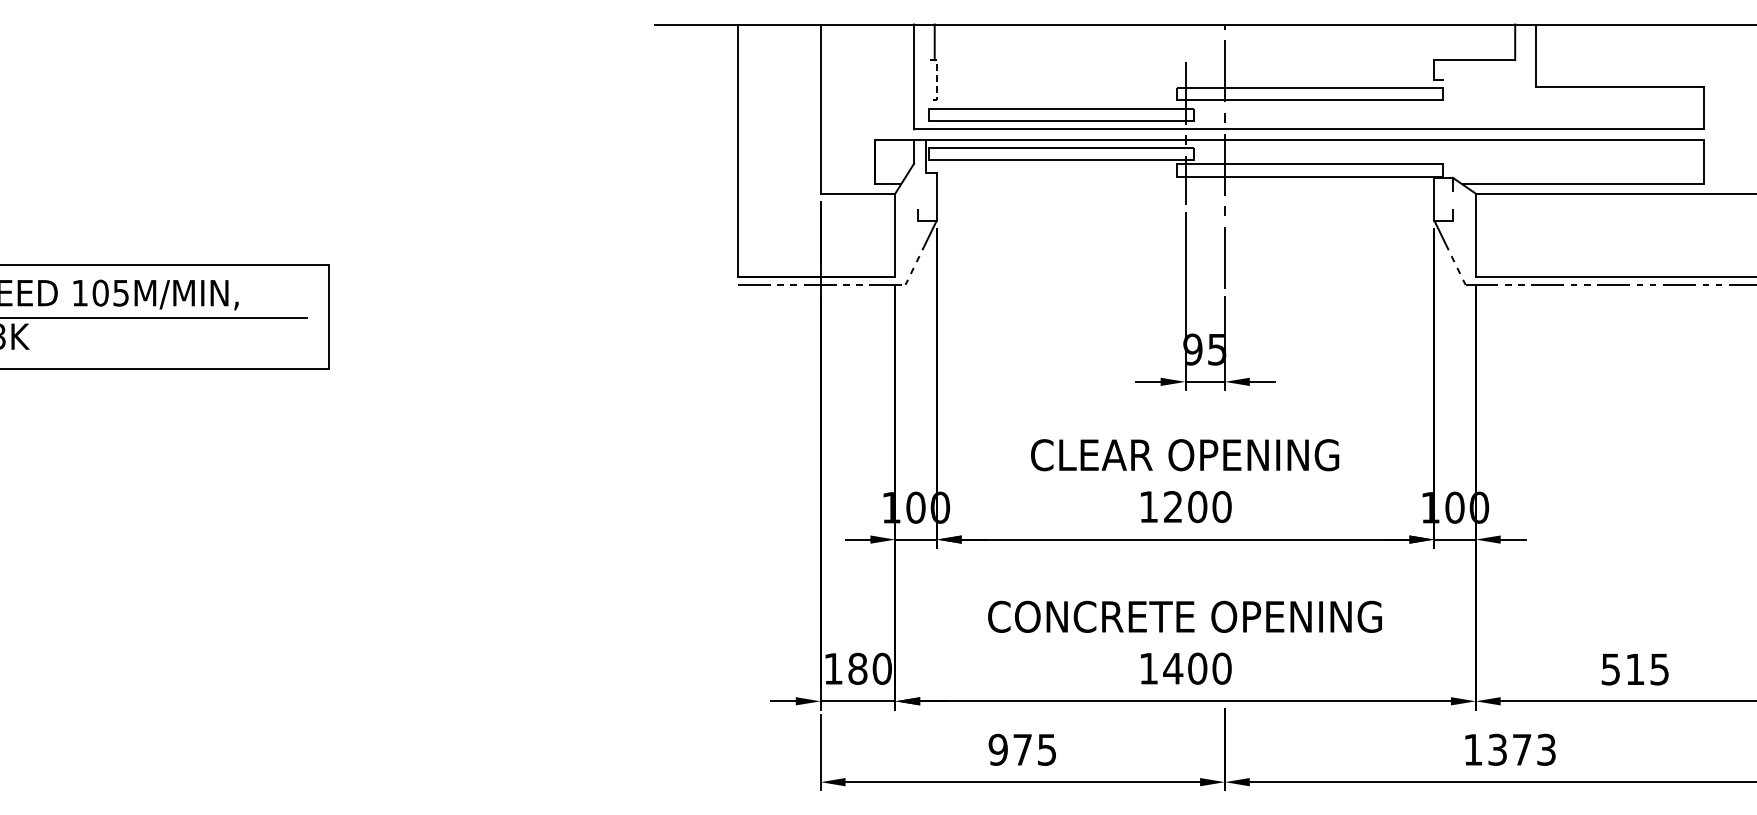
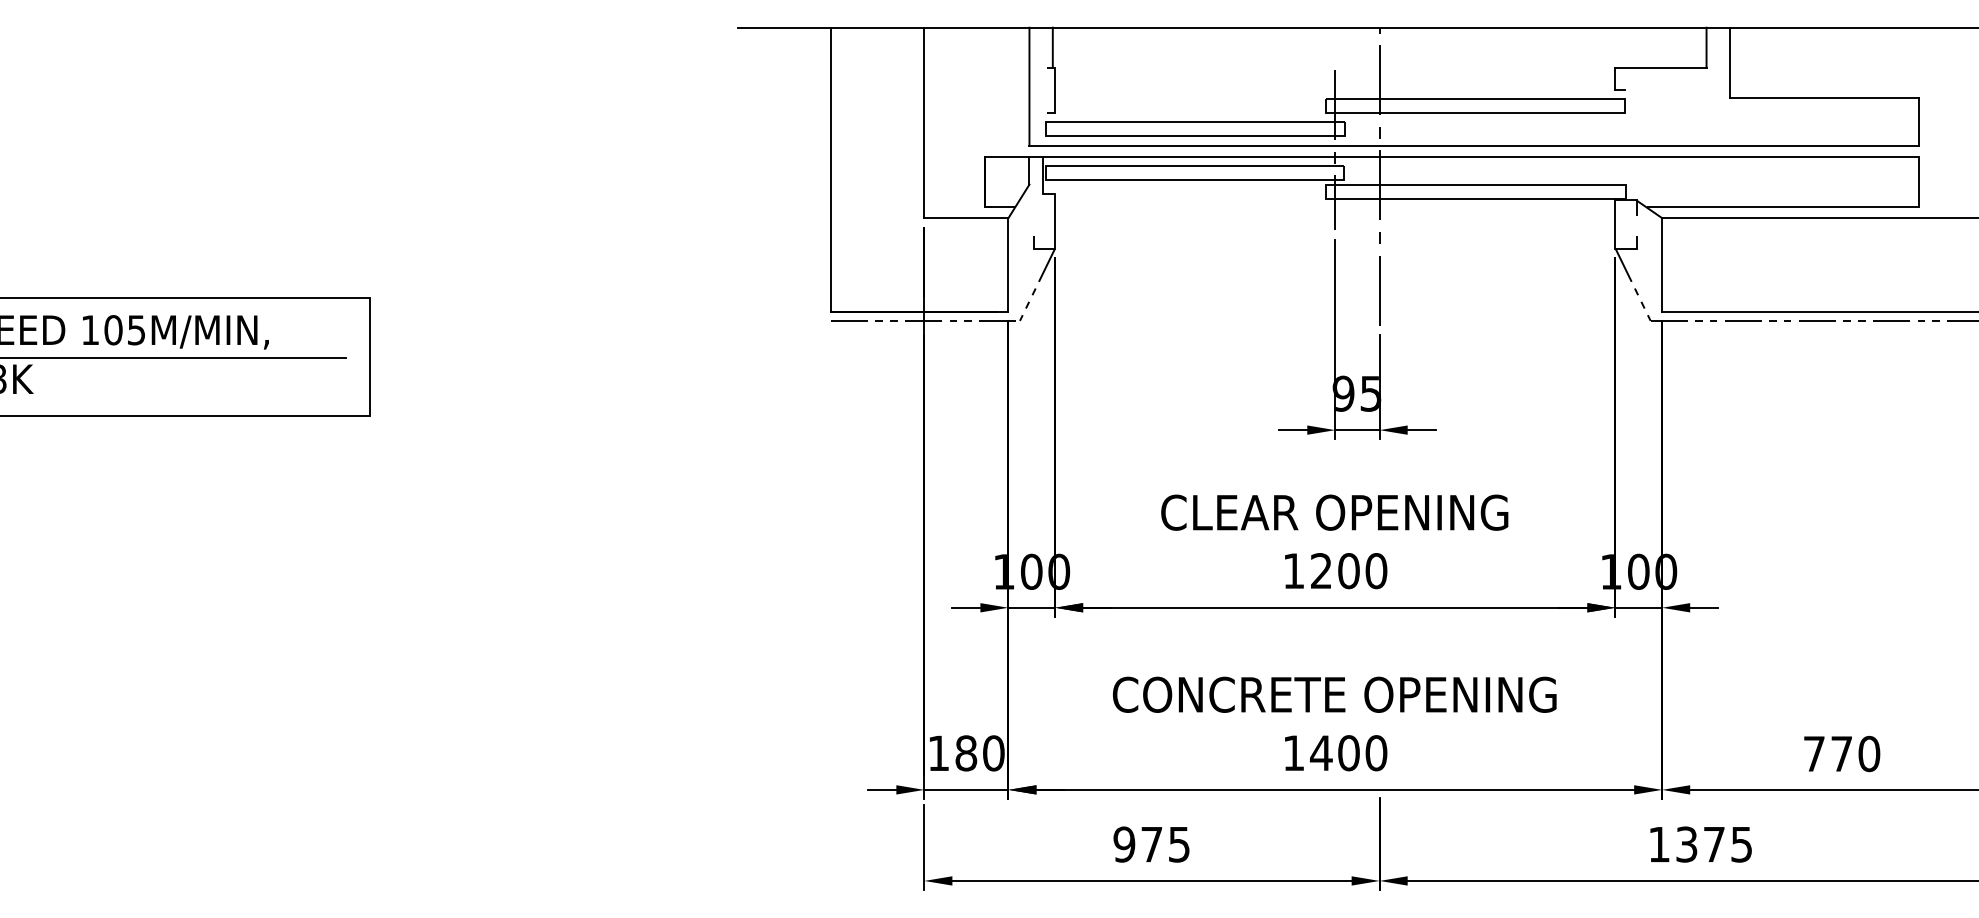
line: (936, 80) -> (1054, 90), dashed -> solid
text: (1635, 669) -> (1842, 754), 515 -> 770
text: (1546, 749) -> (1741, 844), 1373 -> 1375

